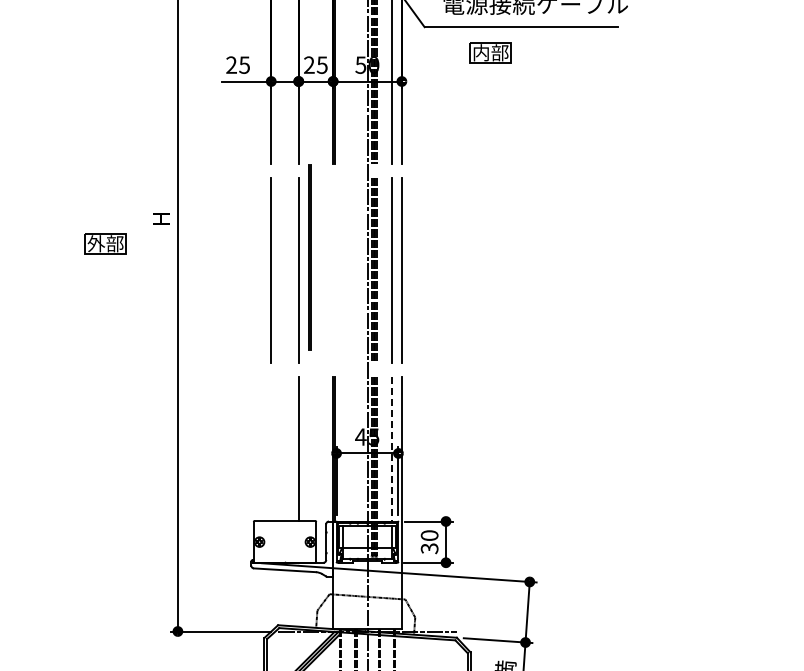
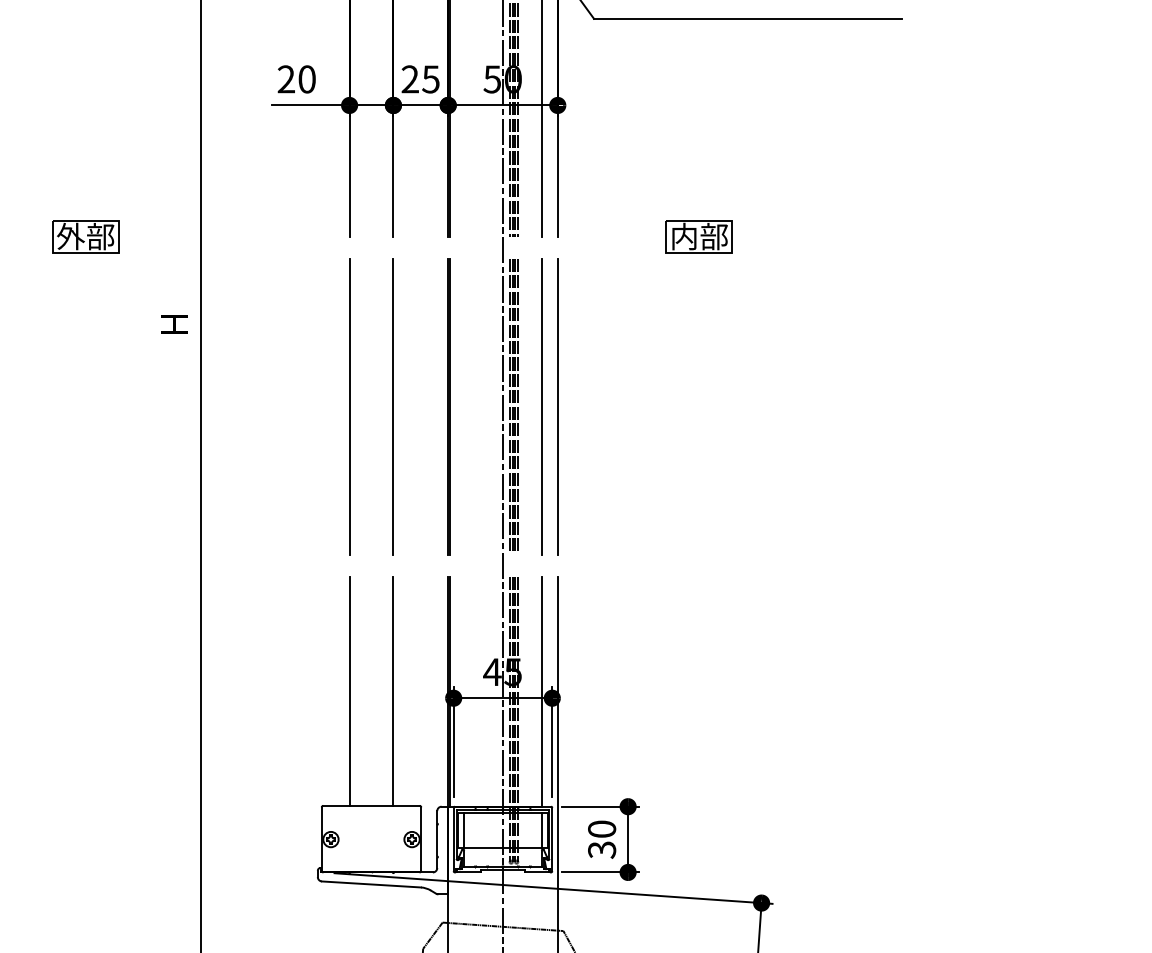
part: (490, 52) -> (699, 236), moved
text: (244, 64) -> (306, 78), 25 -> 20
part: (105, 243) -> (85, 236), moved
line: (309, 257) -> (448, 406), moved
line: (271, 448) -> (349, 690), added
line: (392, 449) -> (542, 691), dashed -> solid

